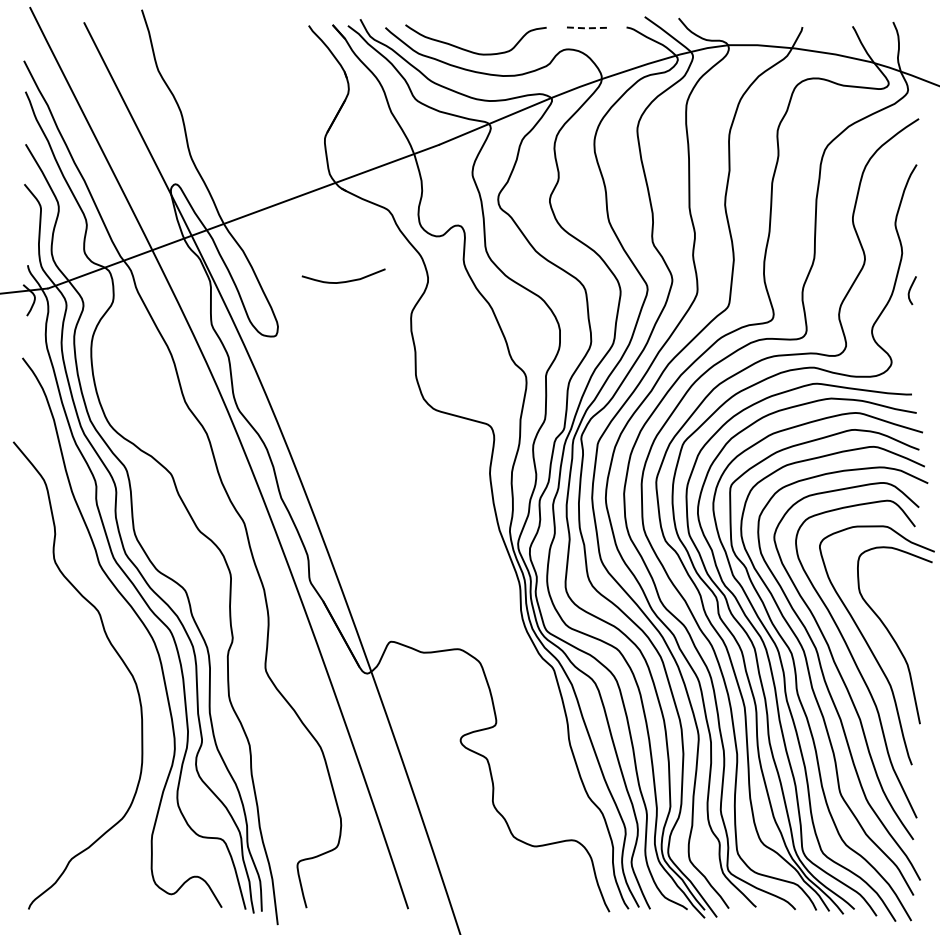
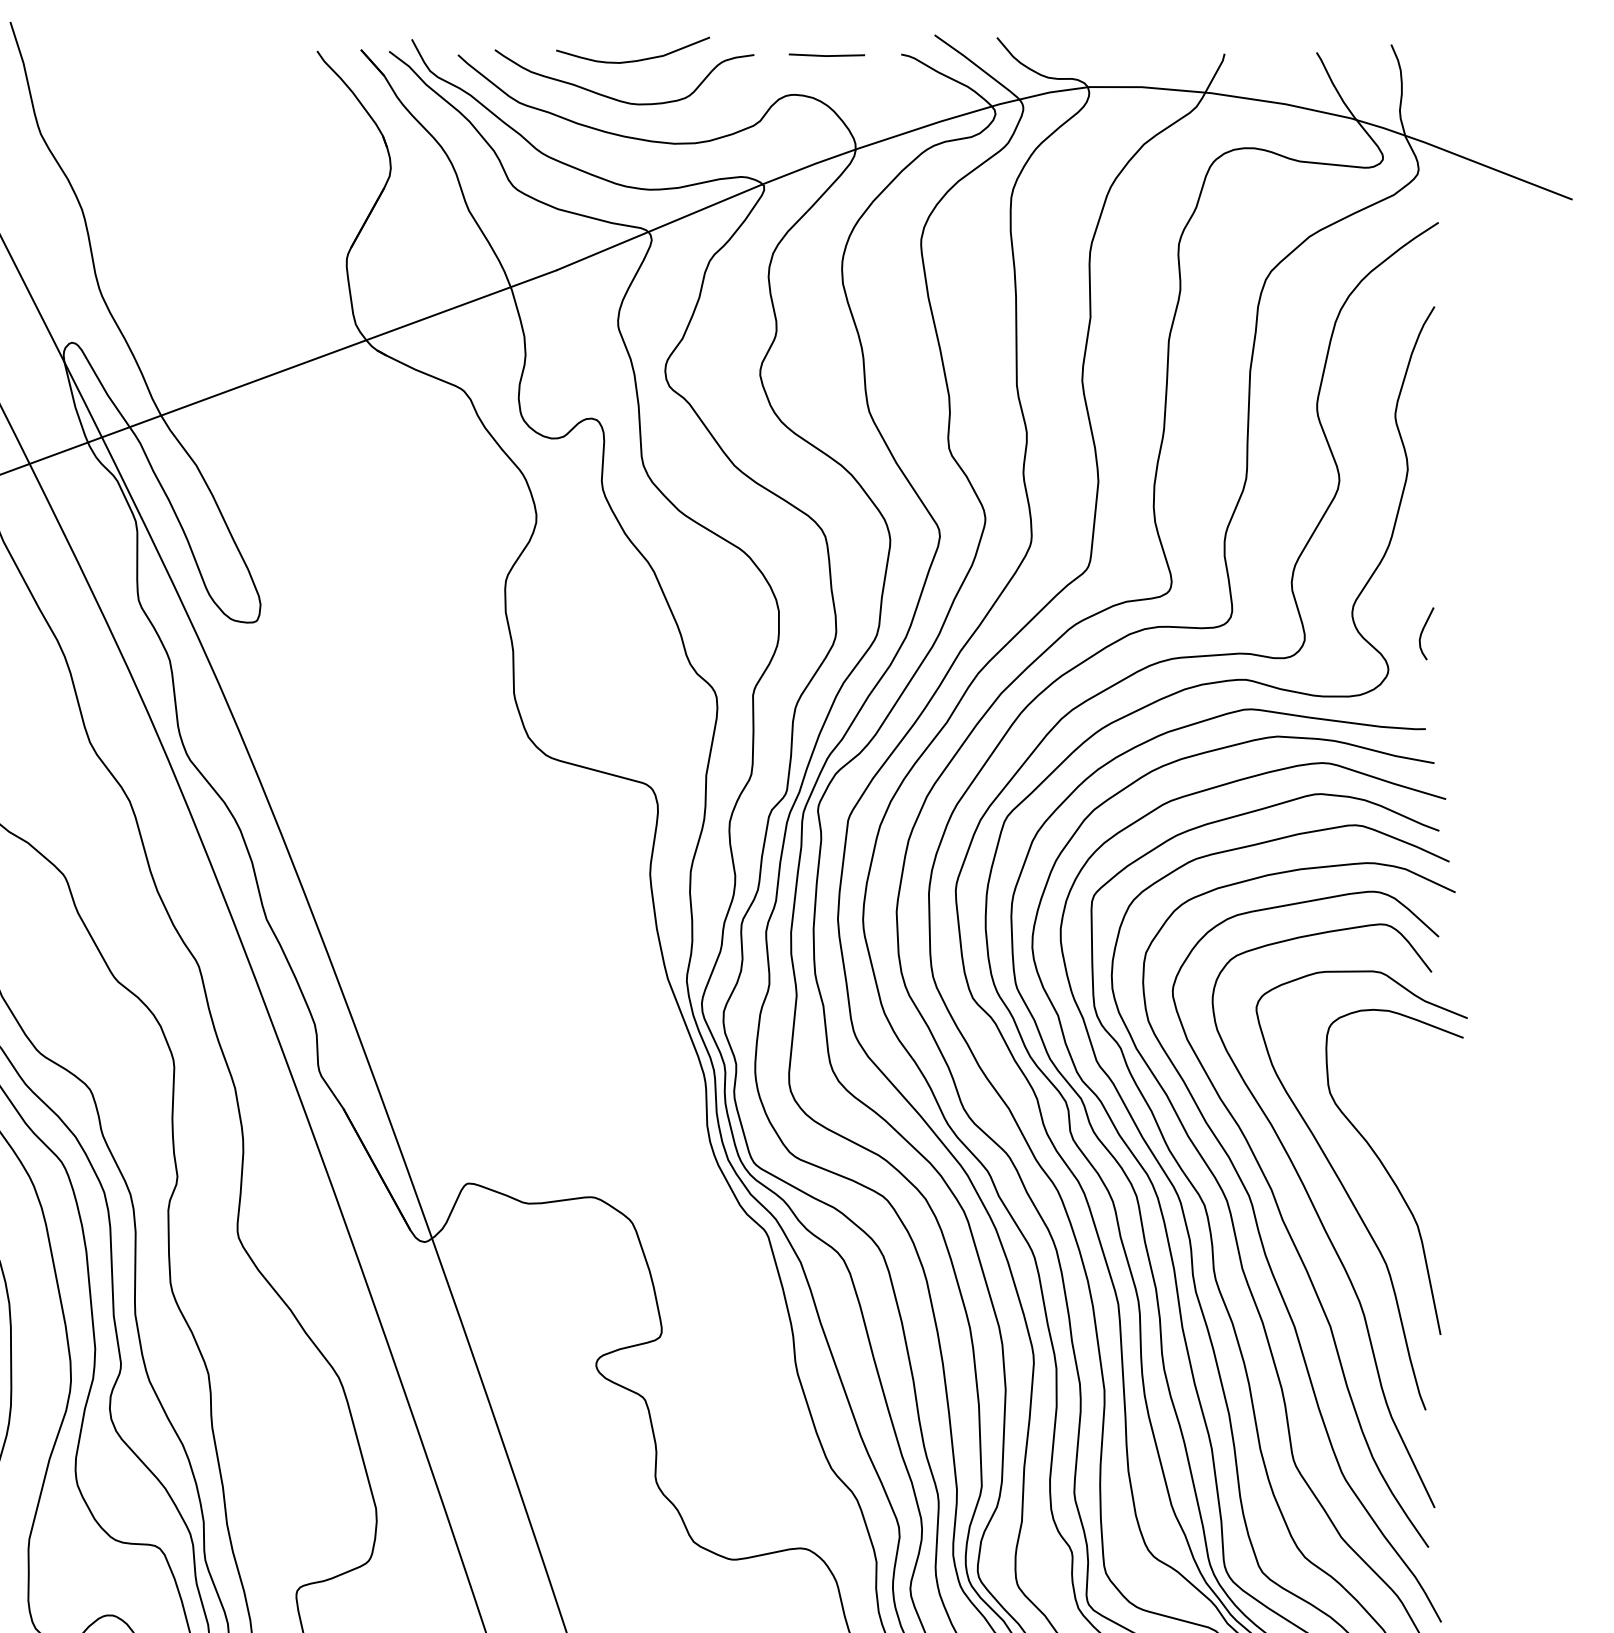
line: (585, 28) -> (825, 56), dashed -> solid
curve: (346, 280) -> (638, 58), moved
curve: (910, 290) -> (1423, 633), moved

